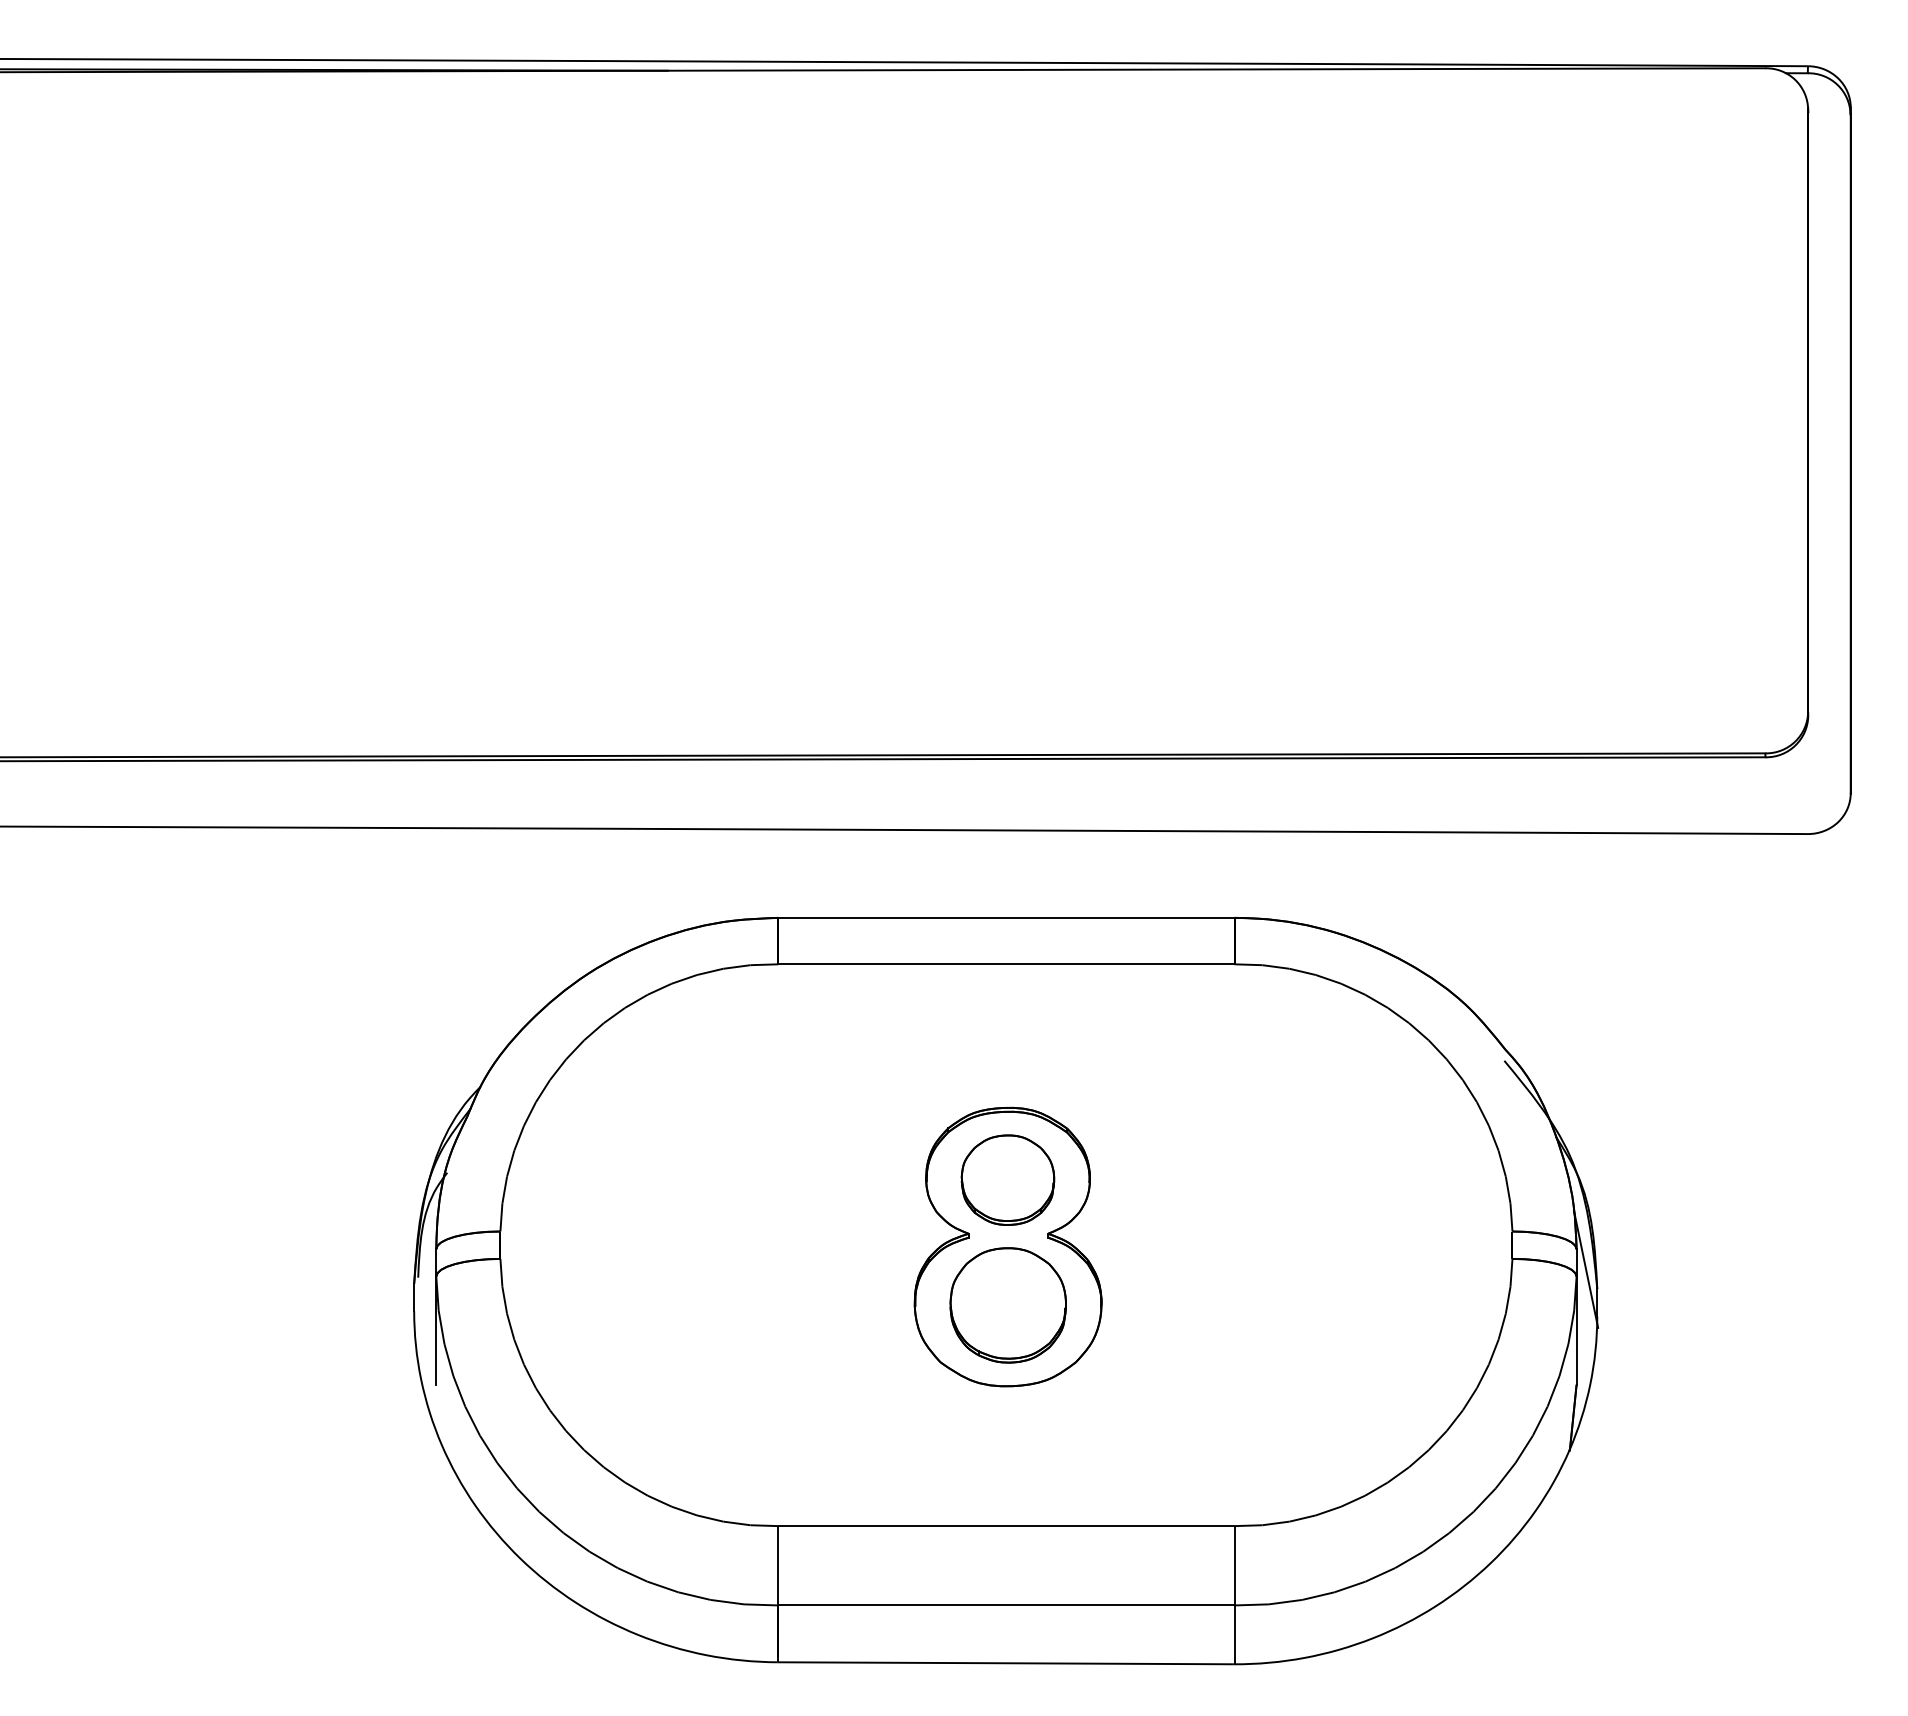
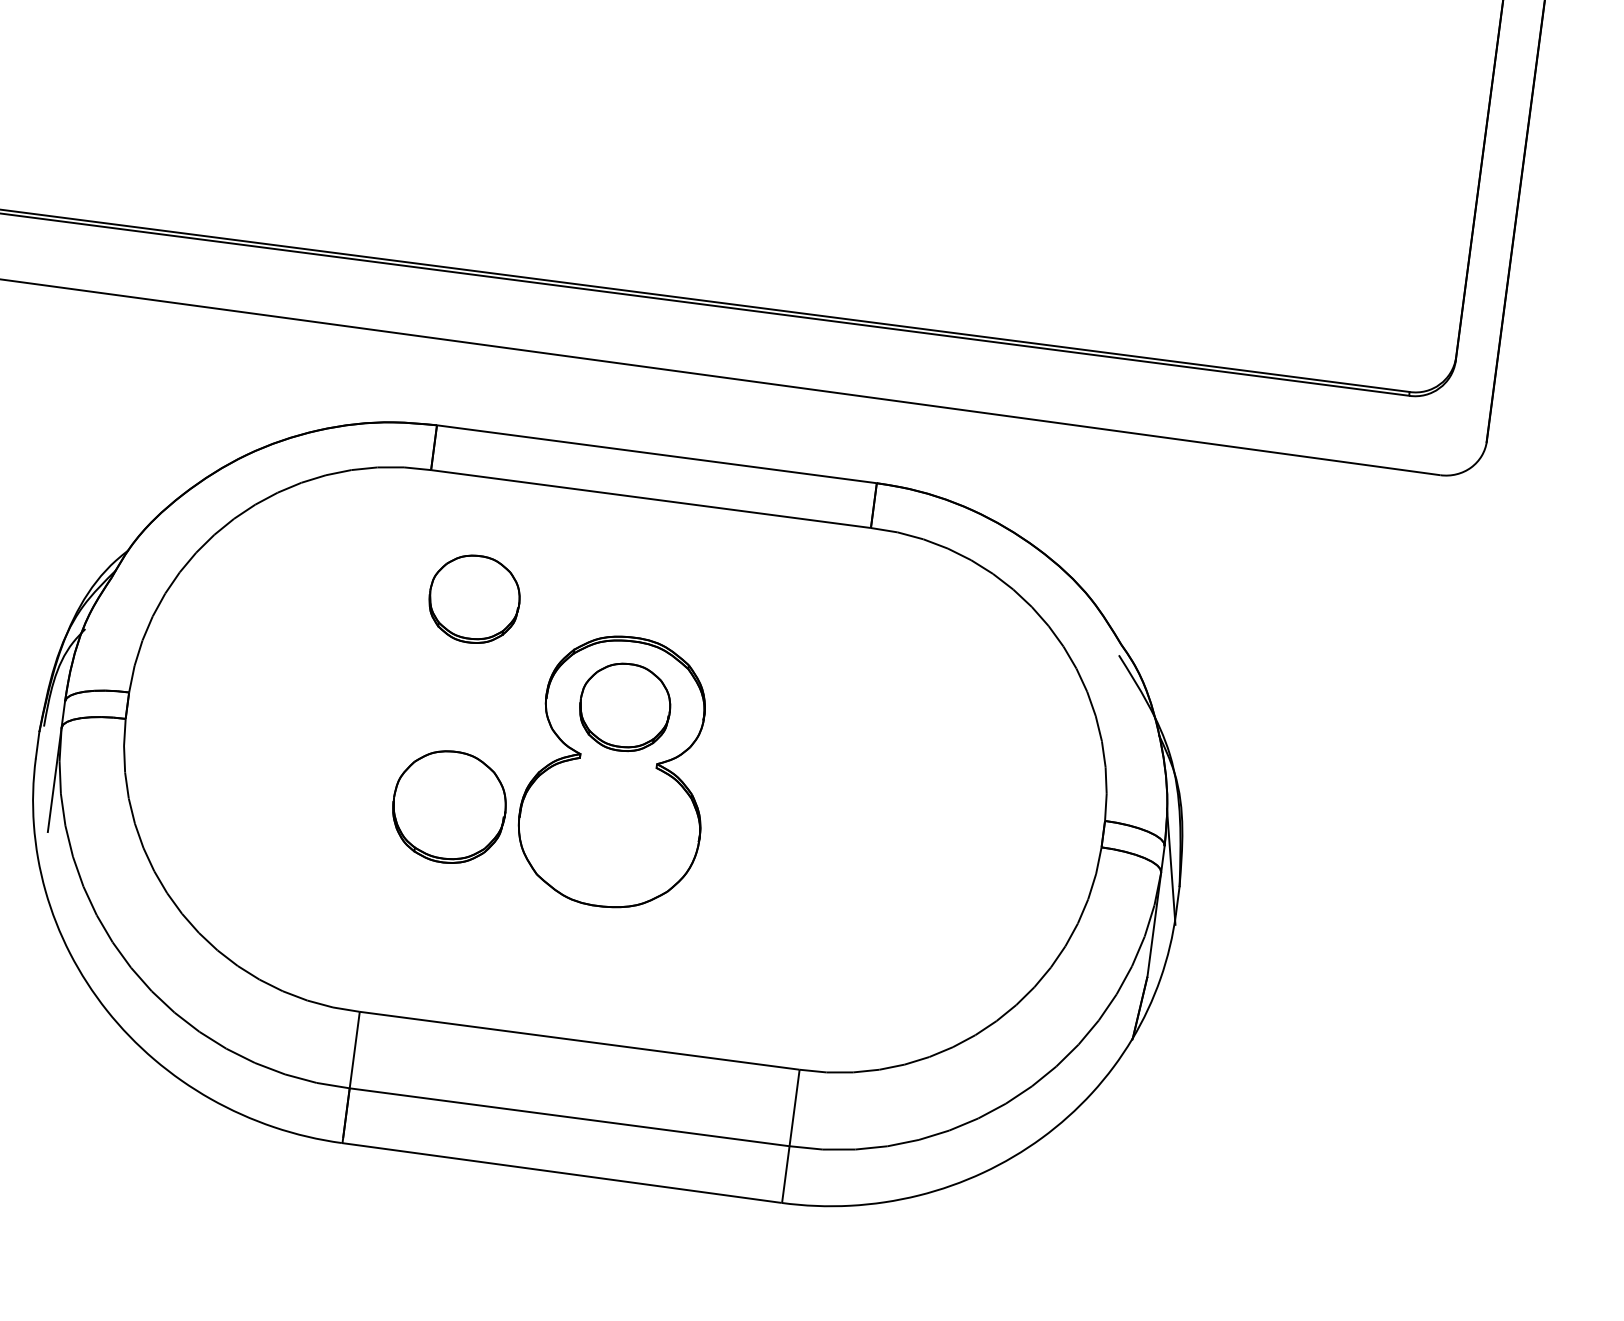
part: (839, 1089) -> (474, 598), added
part: (1007, 1305) -> (448, 807), moved

